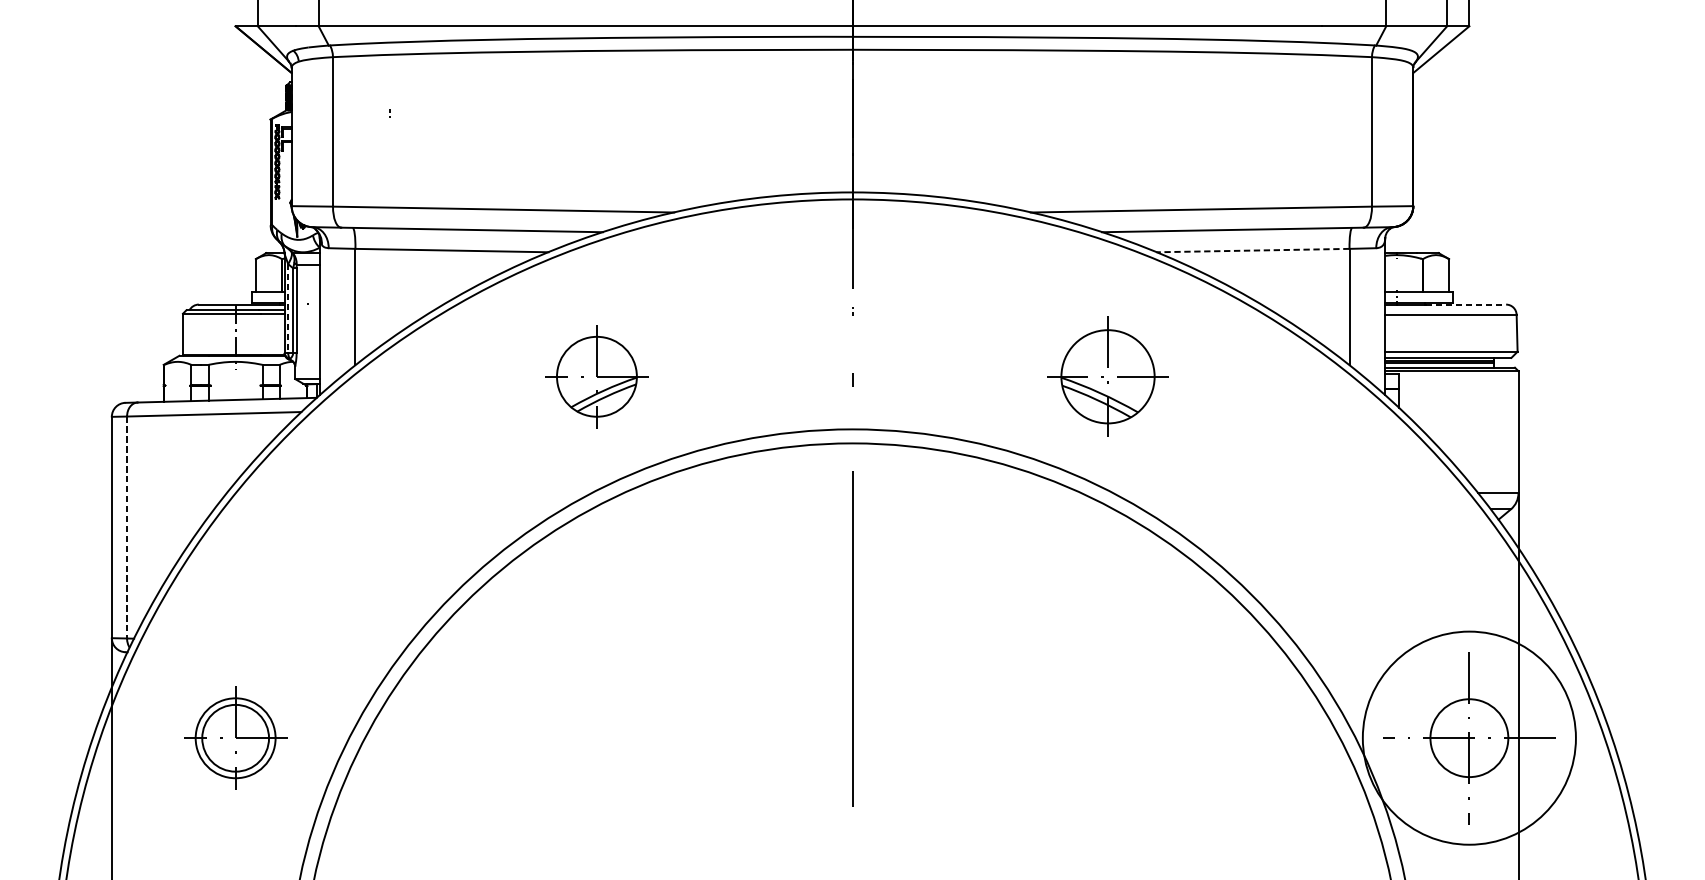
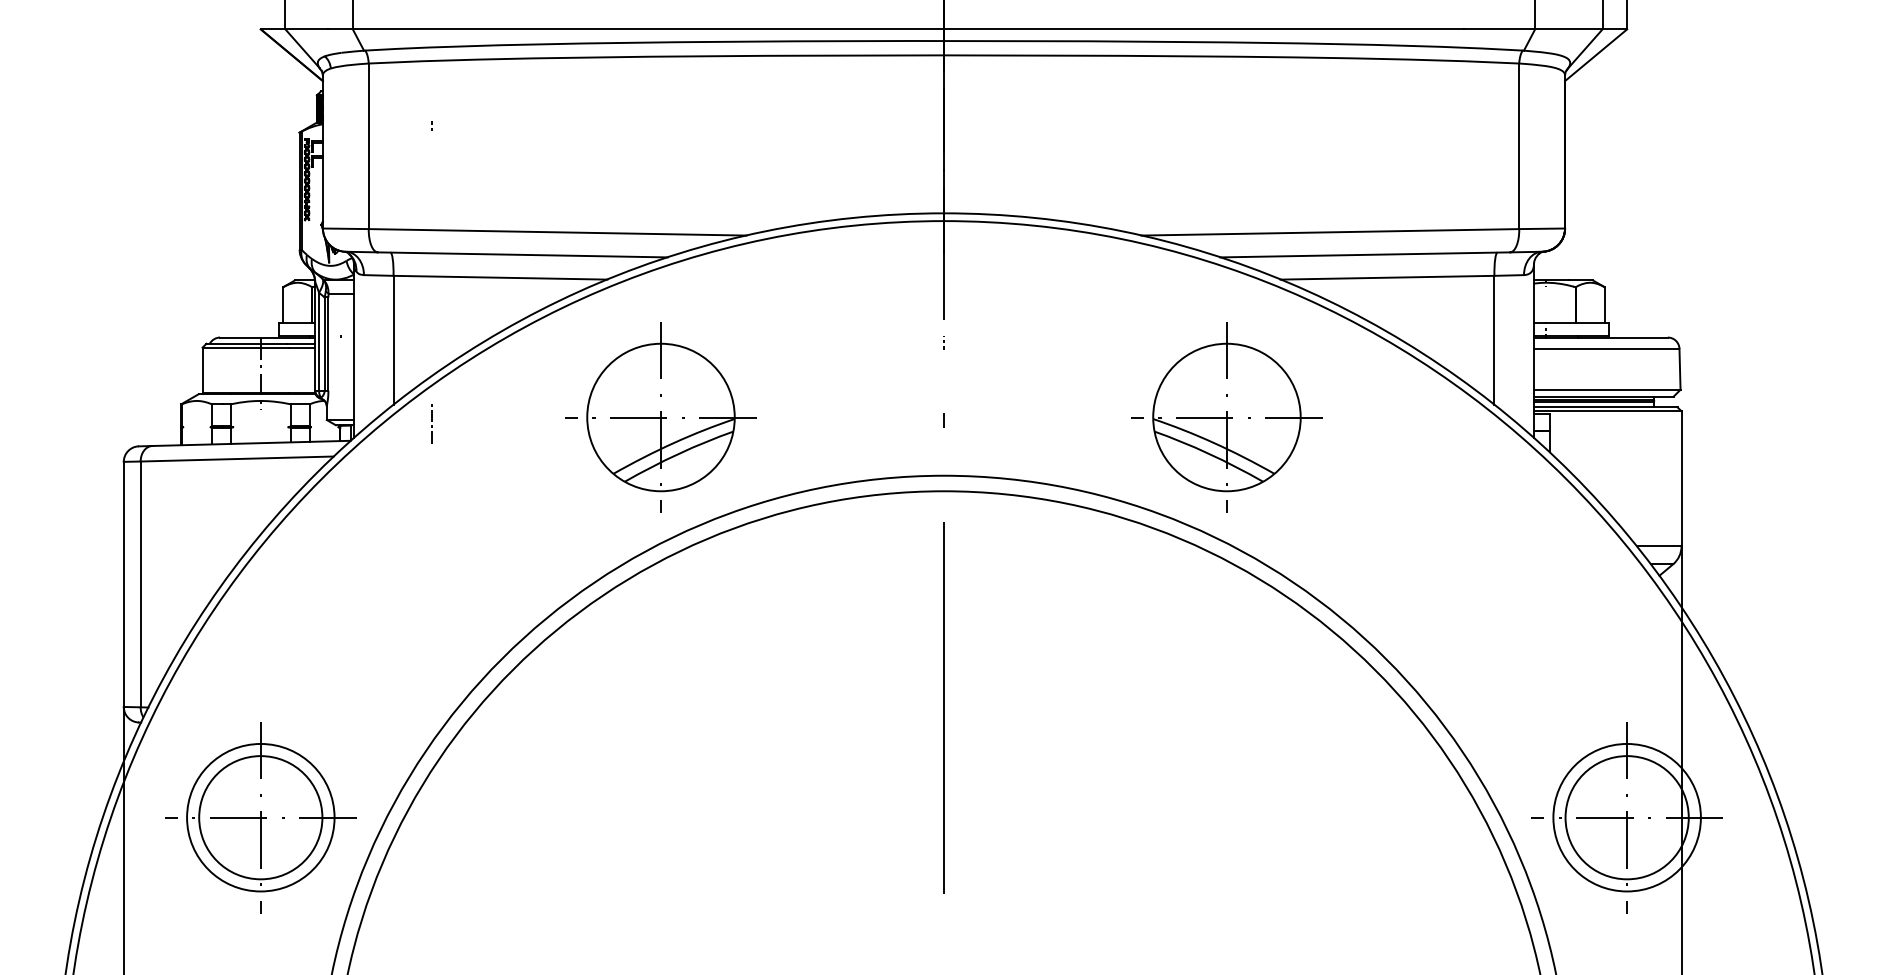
line: (1252, 250) -> (1387, 277), dashed -> solid
line: (1466, 304) -> (1624, 337), dashed -> solid
line: (288, 309) -> (319, 342), dashed -> solid
part: (596, 376) -> (660, 417), size x1.67
part: (1107, 376) -> (1226, 417), size x1.43
line: (389, 380) -> (431, 421), added
line: (126, 527) -> (140, 584), dashed -> solid
part: (235, 737) -> (260, 817), size x1.67
circle: (1468, 737) -> (1626, 817), size x0.62
circle: (1468, 737) -> (1626, 817), size x1.43

